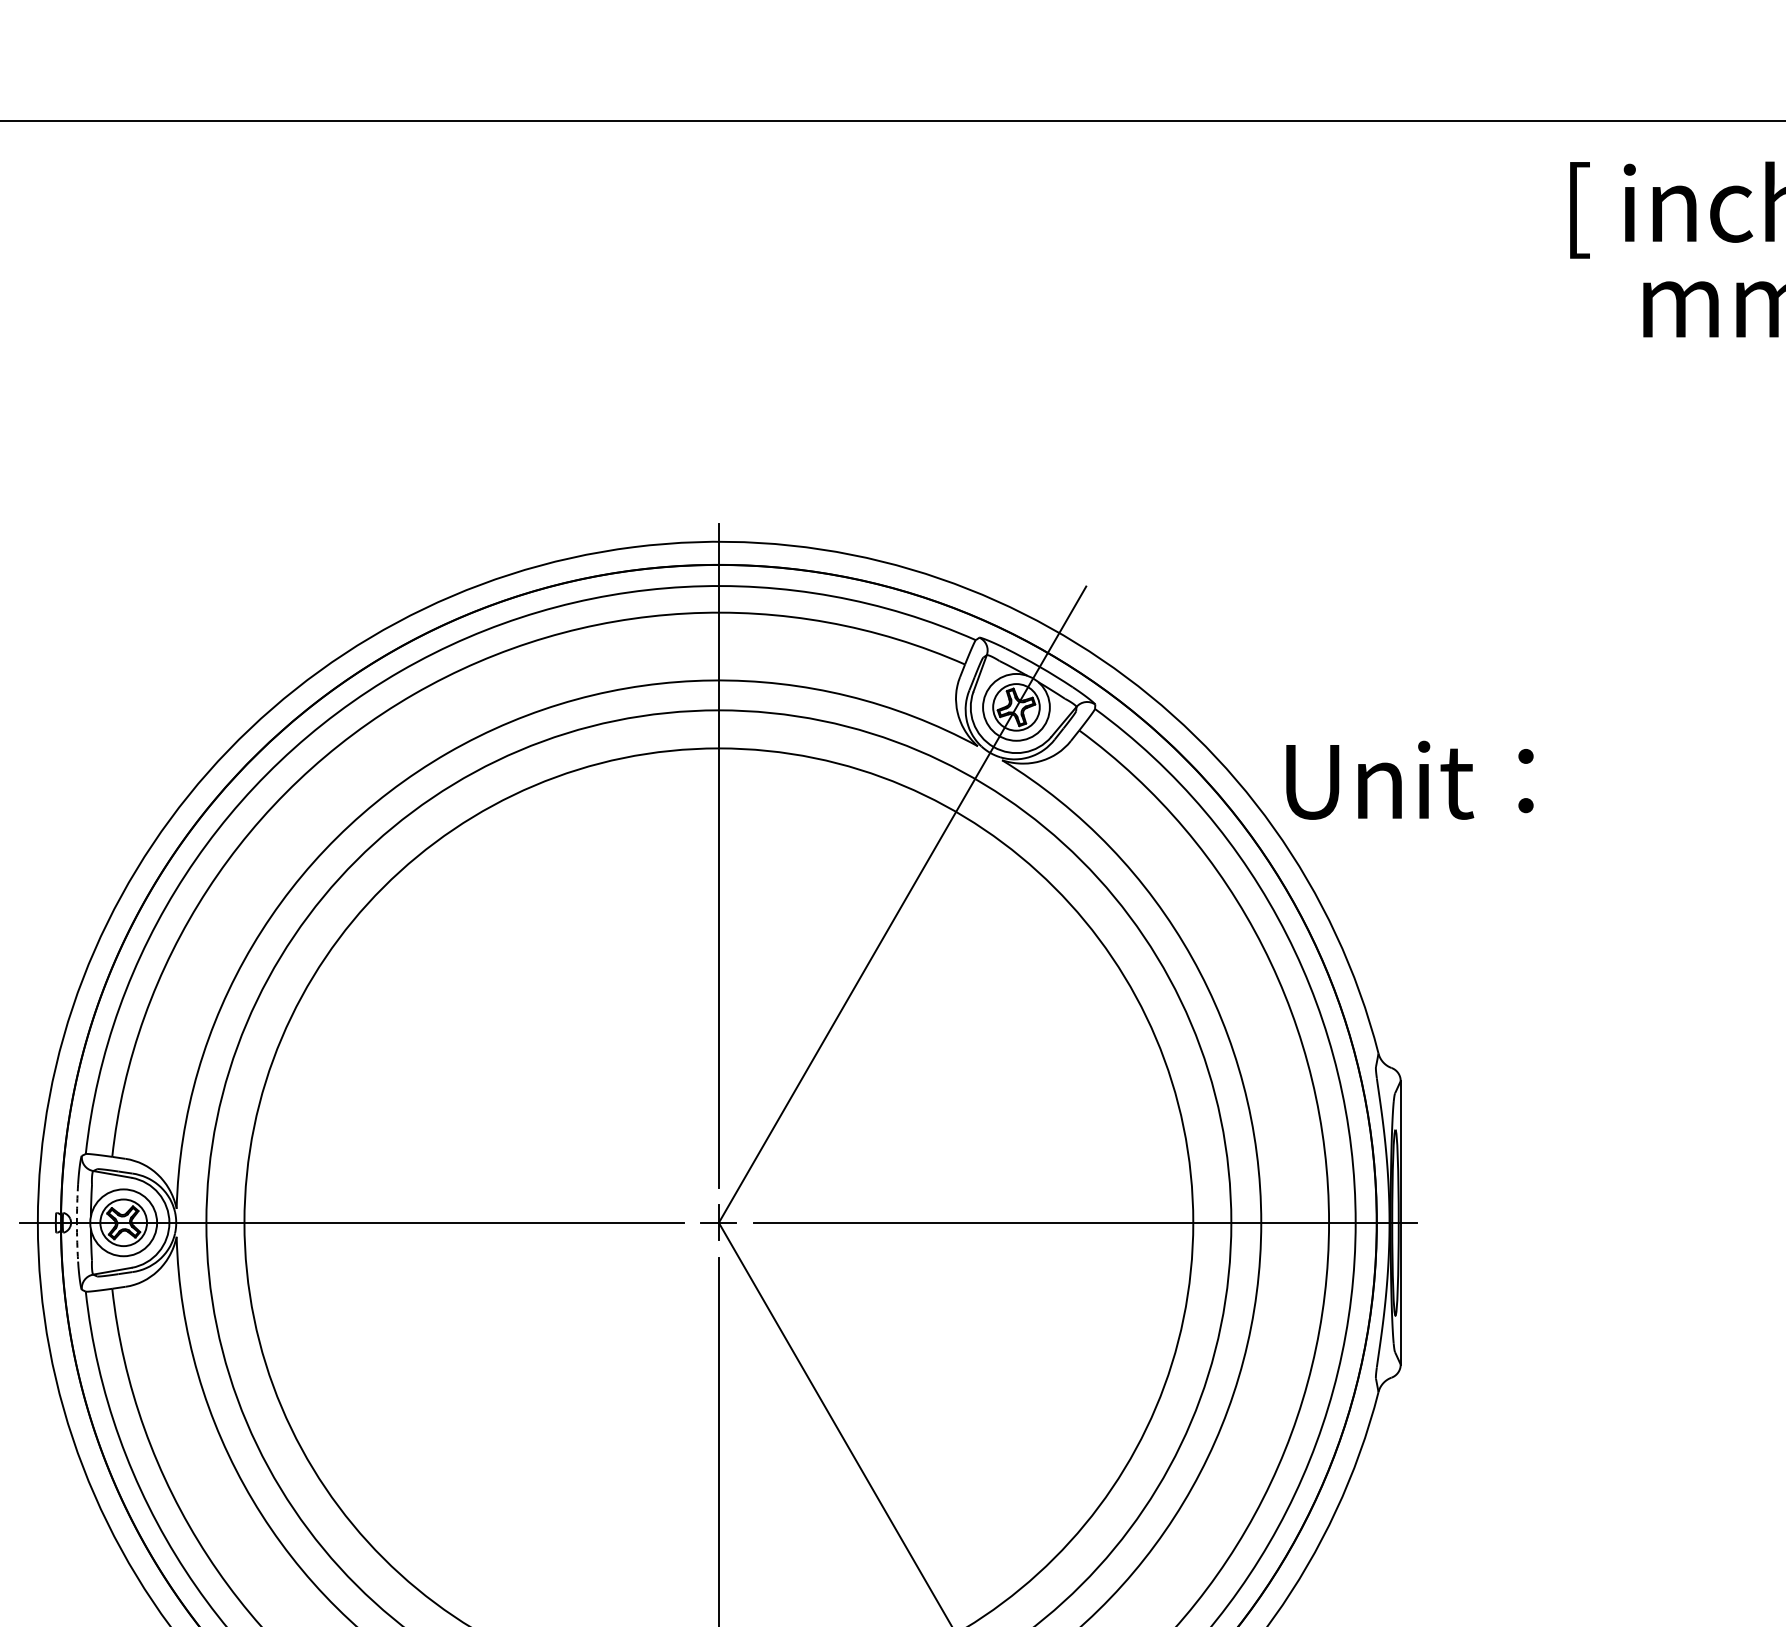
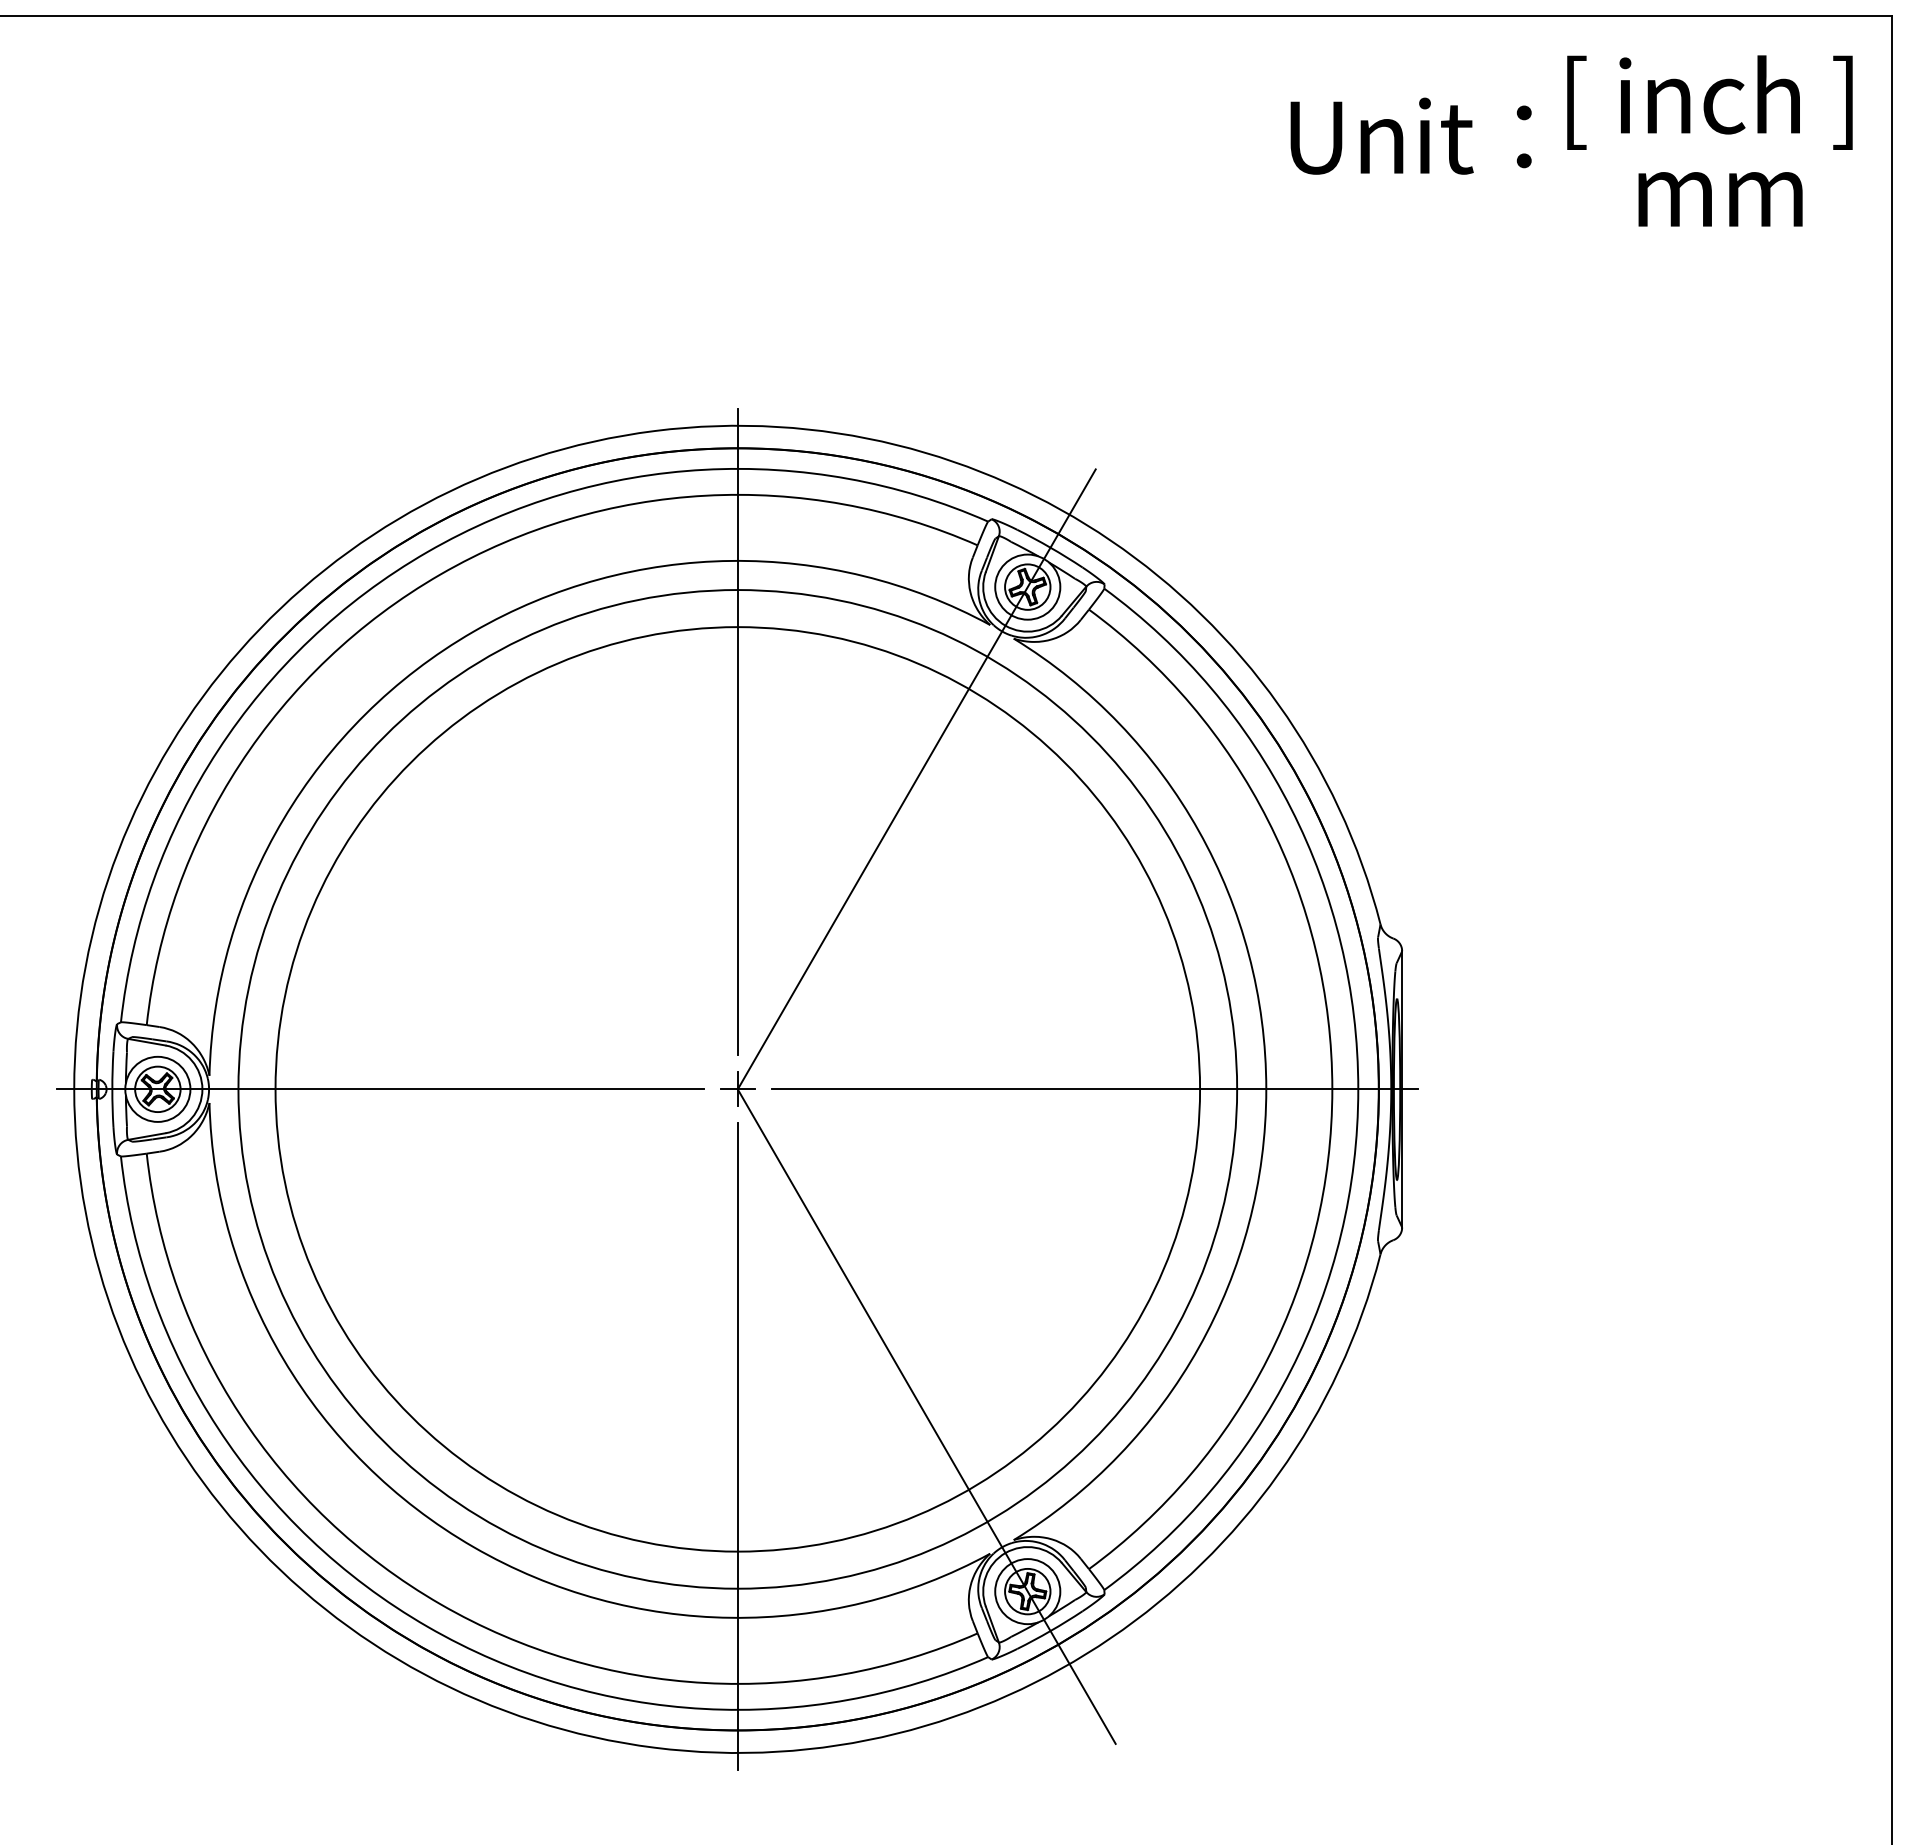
text: (1409, 779) -> (1410, 135), moved
arc: (77, 1222) -> (112, 1089), dashed -> solid

